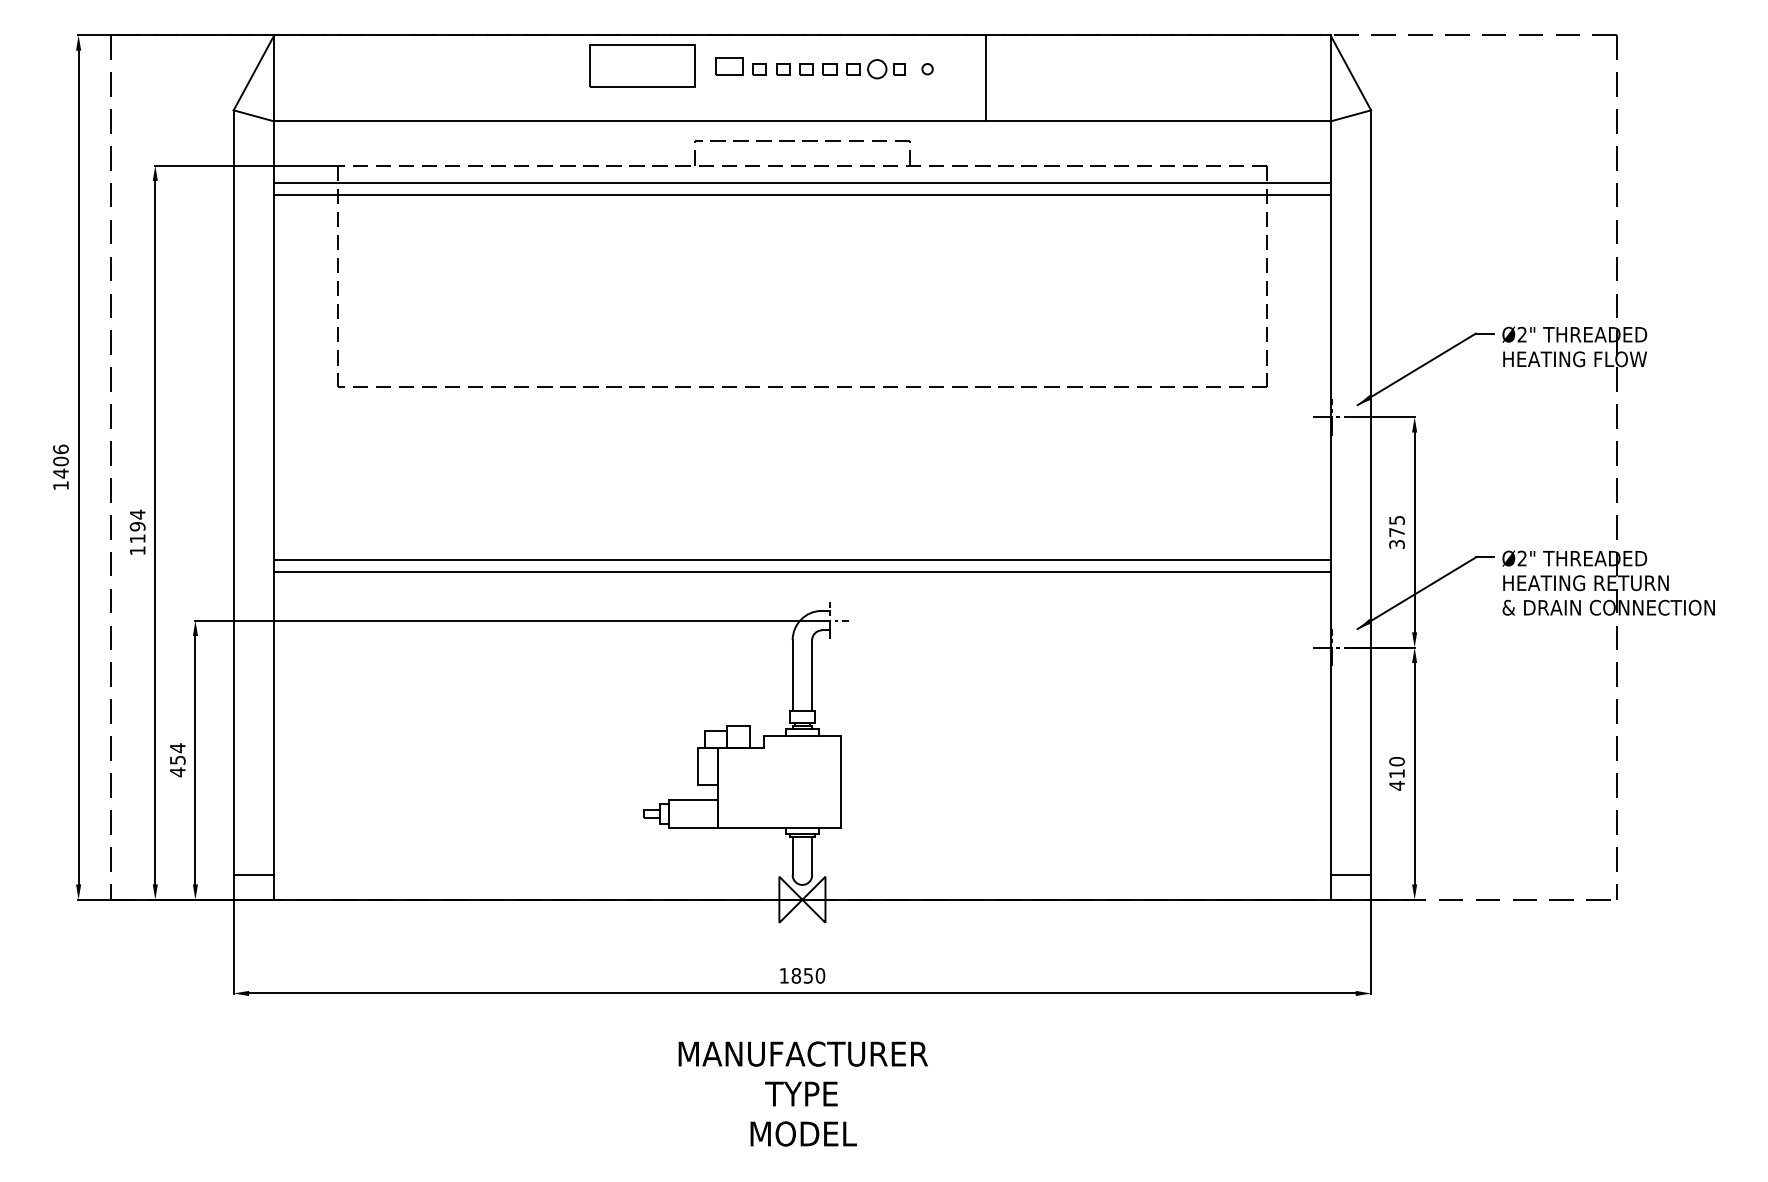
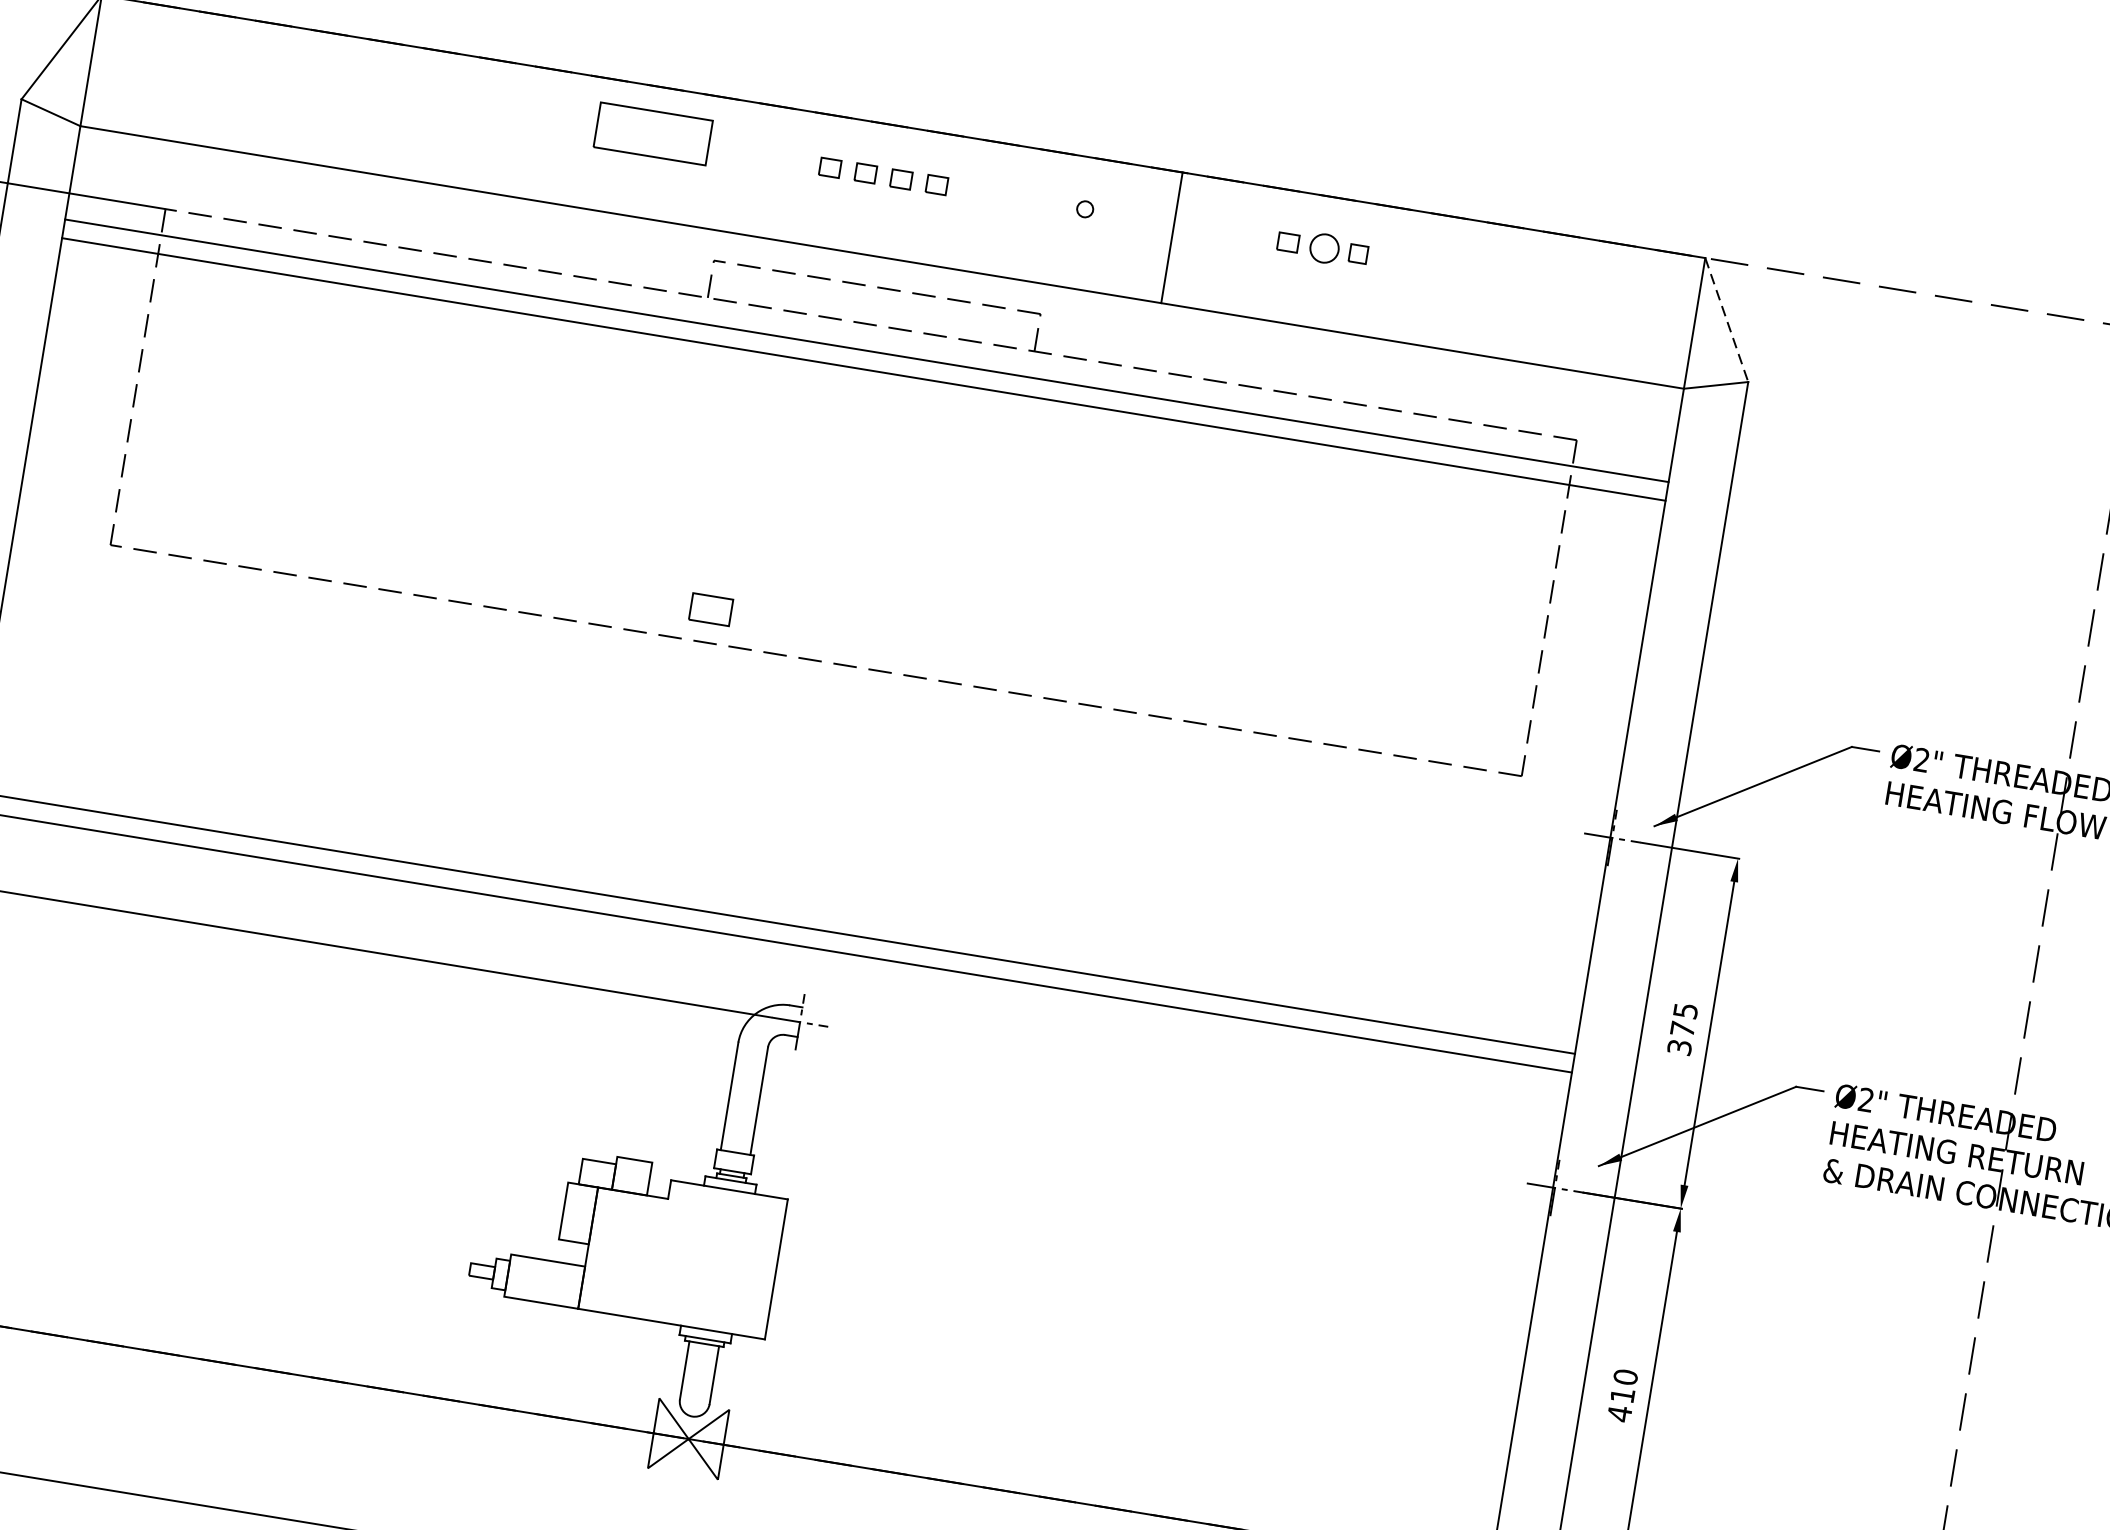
part: (642, 65) -> (653, 132), size x0.7
part: (729, 66) -> (710, 609), moved
part: (875, 69) -> (1321, 248), moved
line: (1350, 72) -> (1726, 319), solid -> dashed

